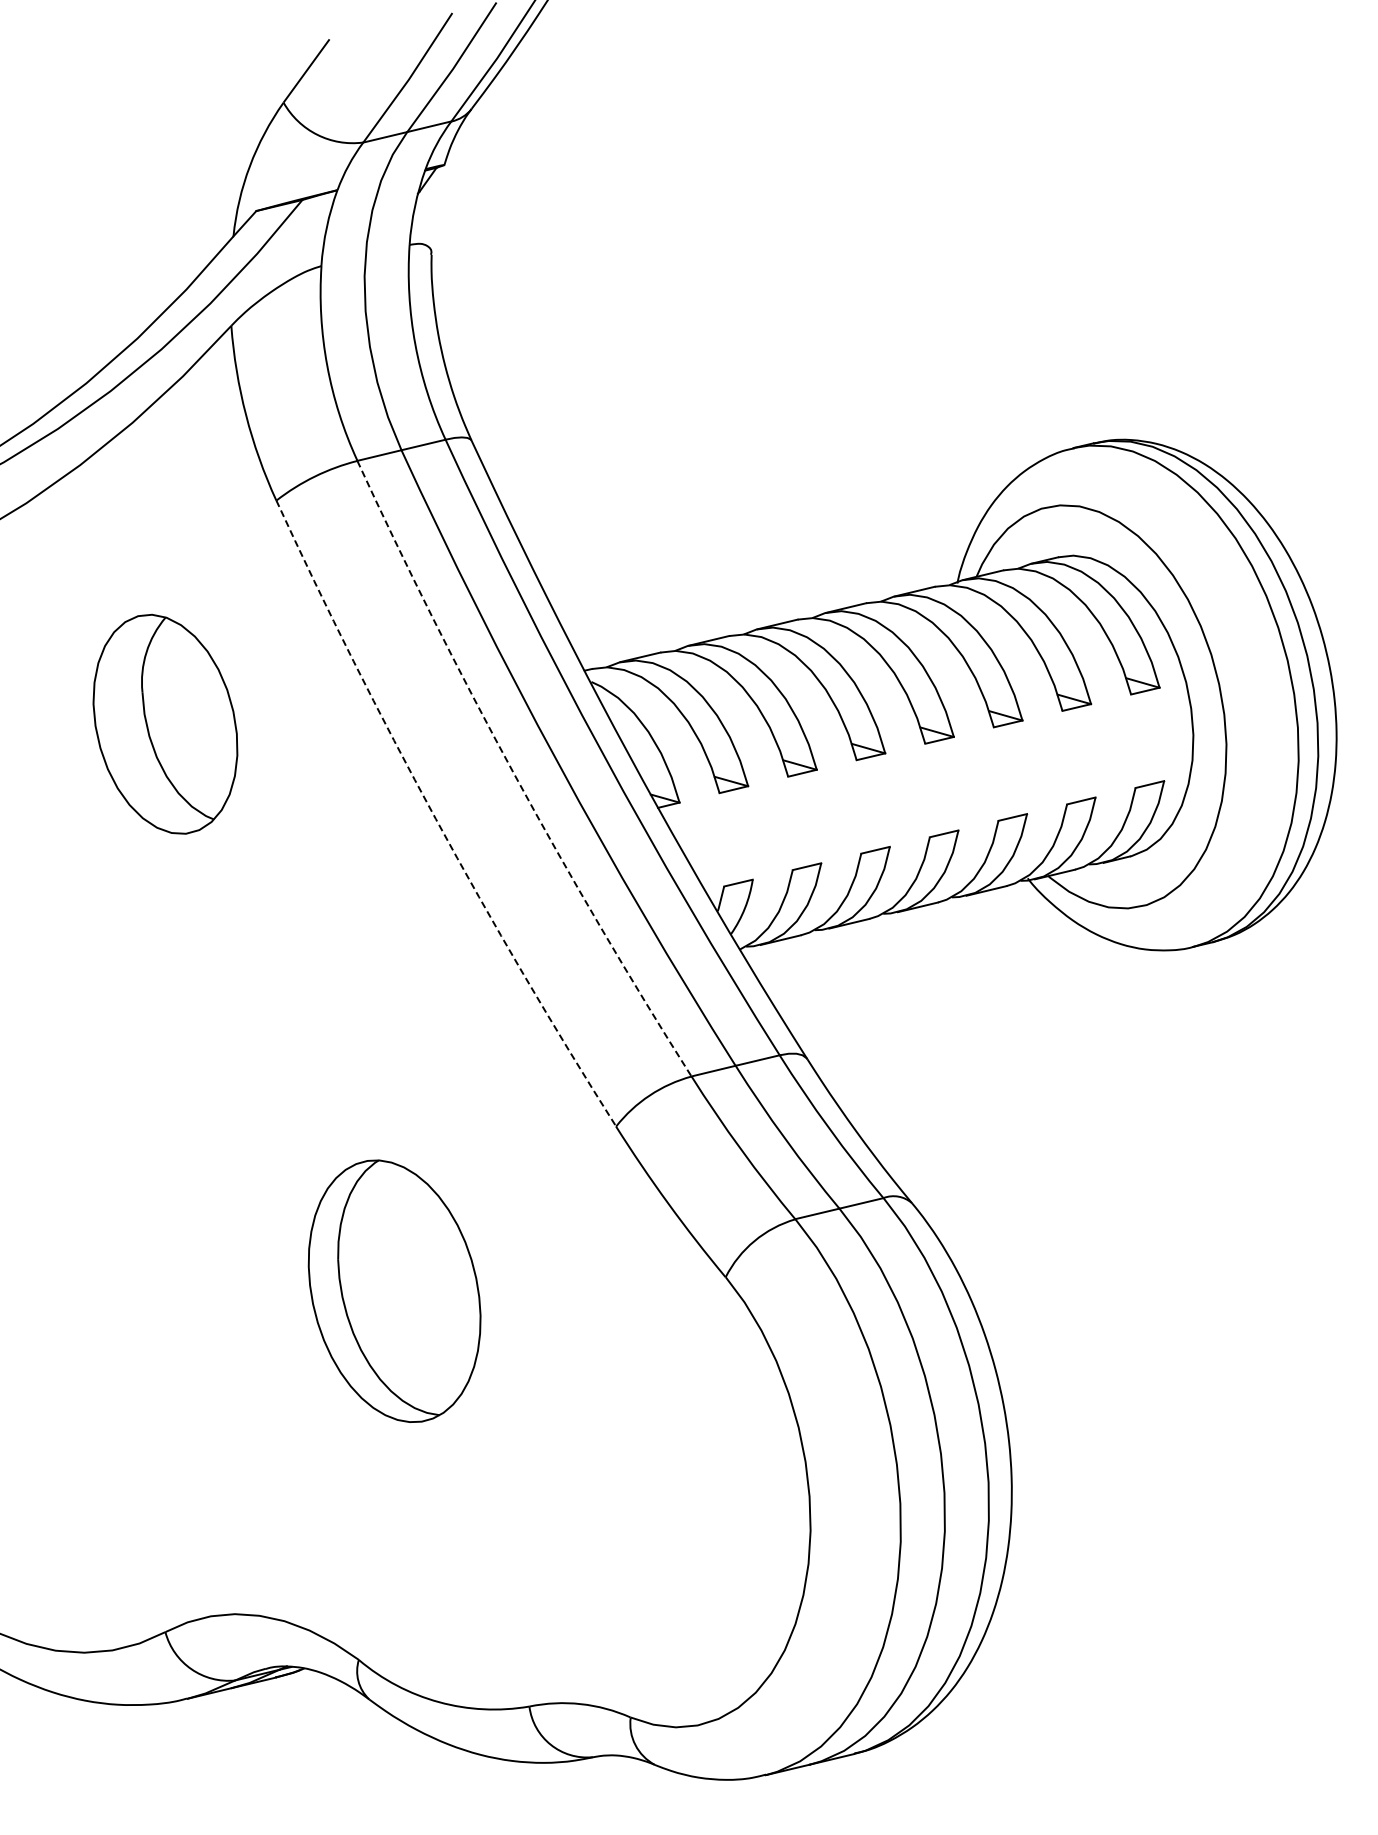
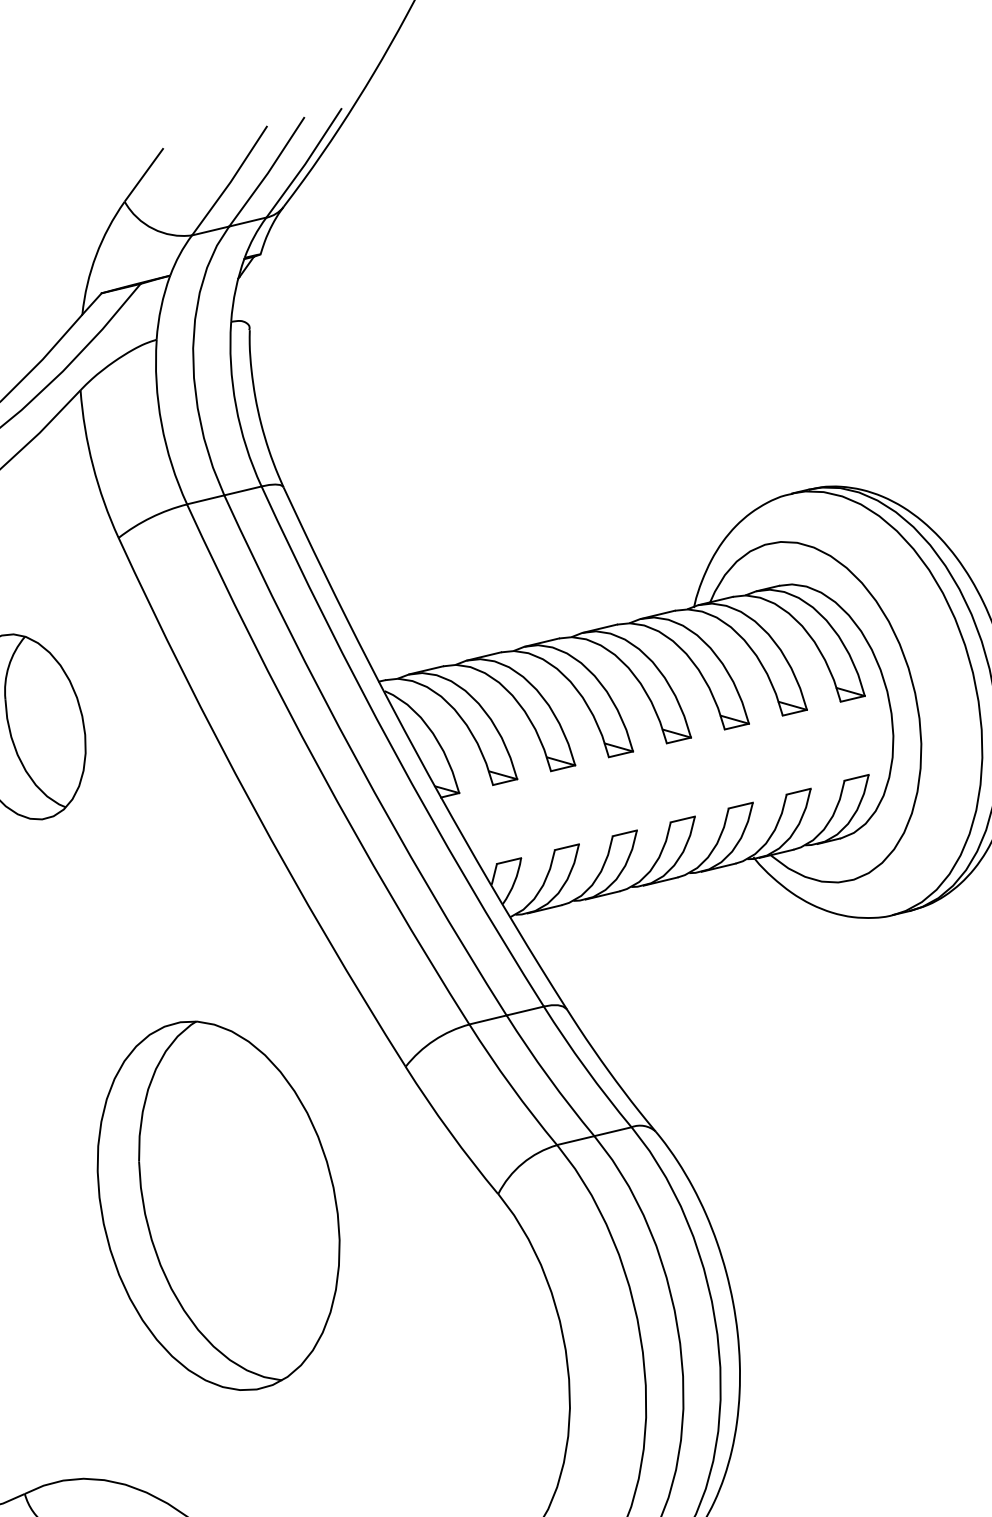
arc: (514, 774) -> (319, 769), dashed -> solid
arc: (435, 819) -> (253, 807), dashed -> solid
part: (394, 1291) -> (218, 1206), size x1.67

